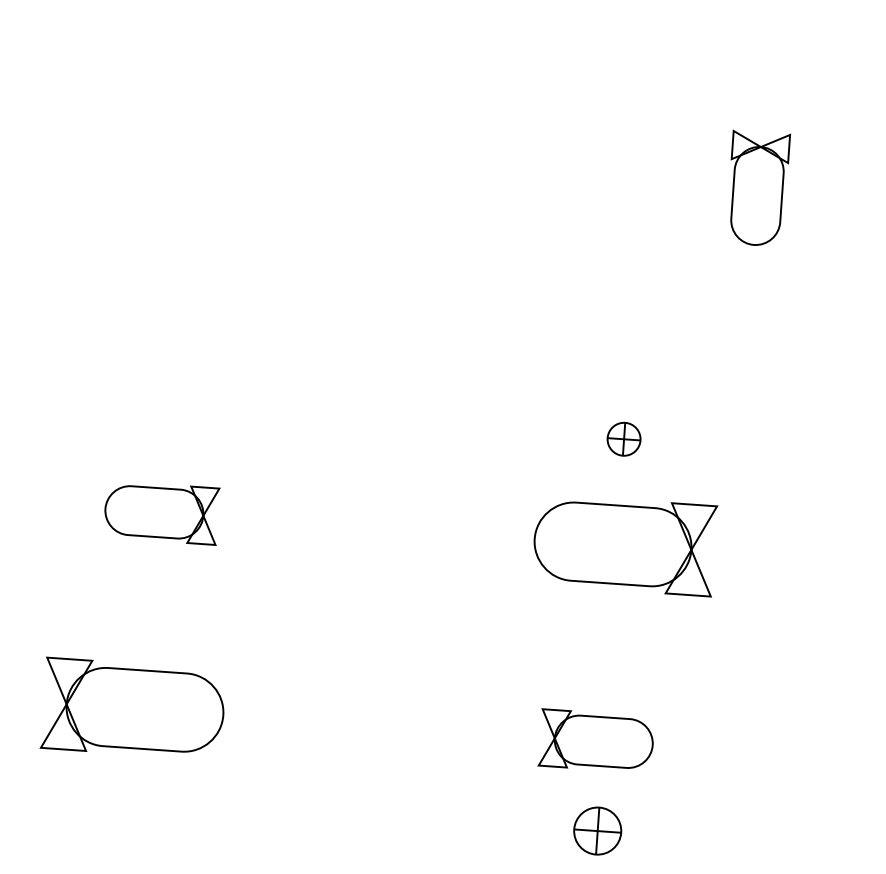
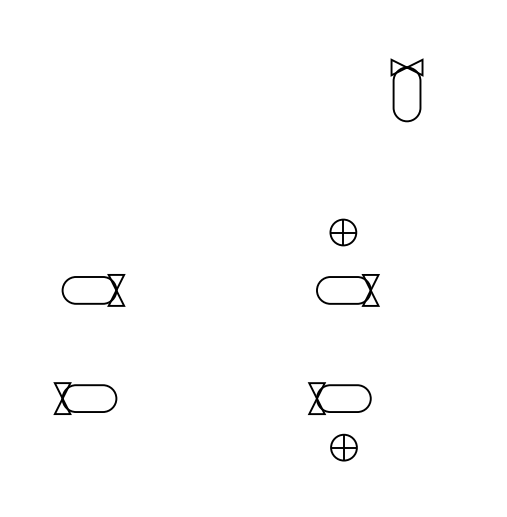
part: (624, 439) -> (343, 232), size x1.43
part: (624, 545) -> (347, 290), size x0.62
part: (133, 708) -> (85, 398), size x0.62

